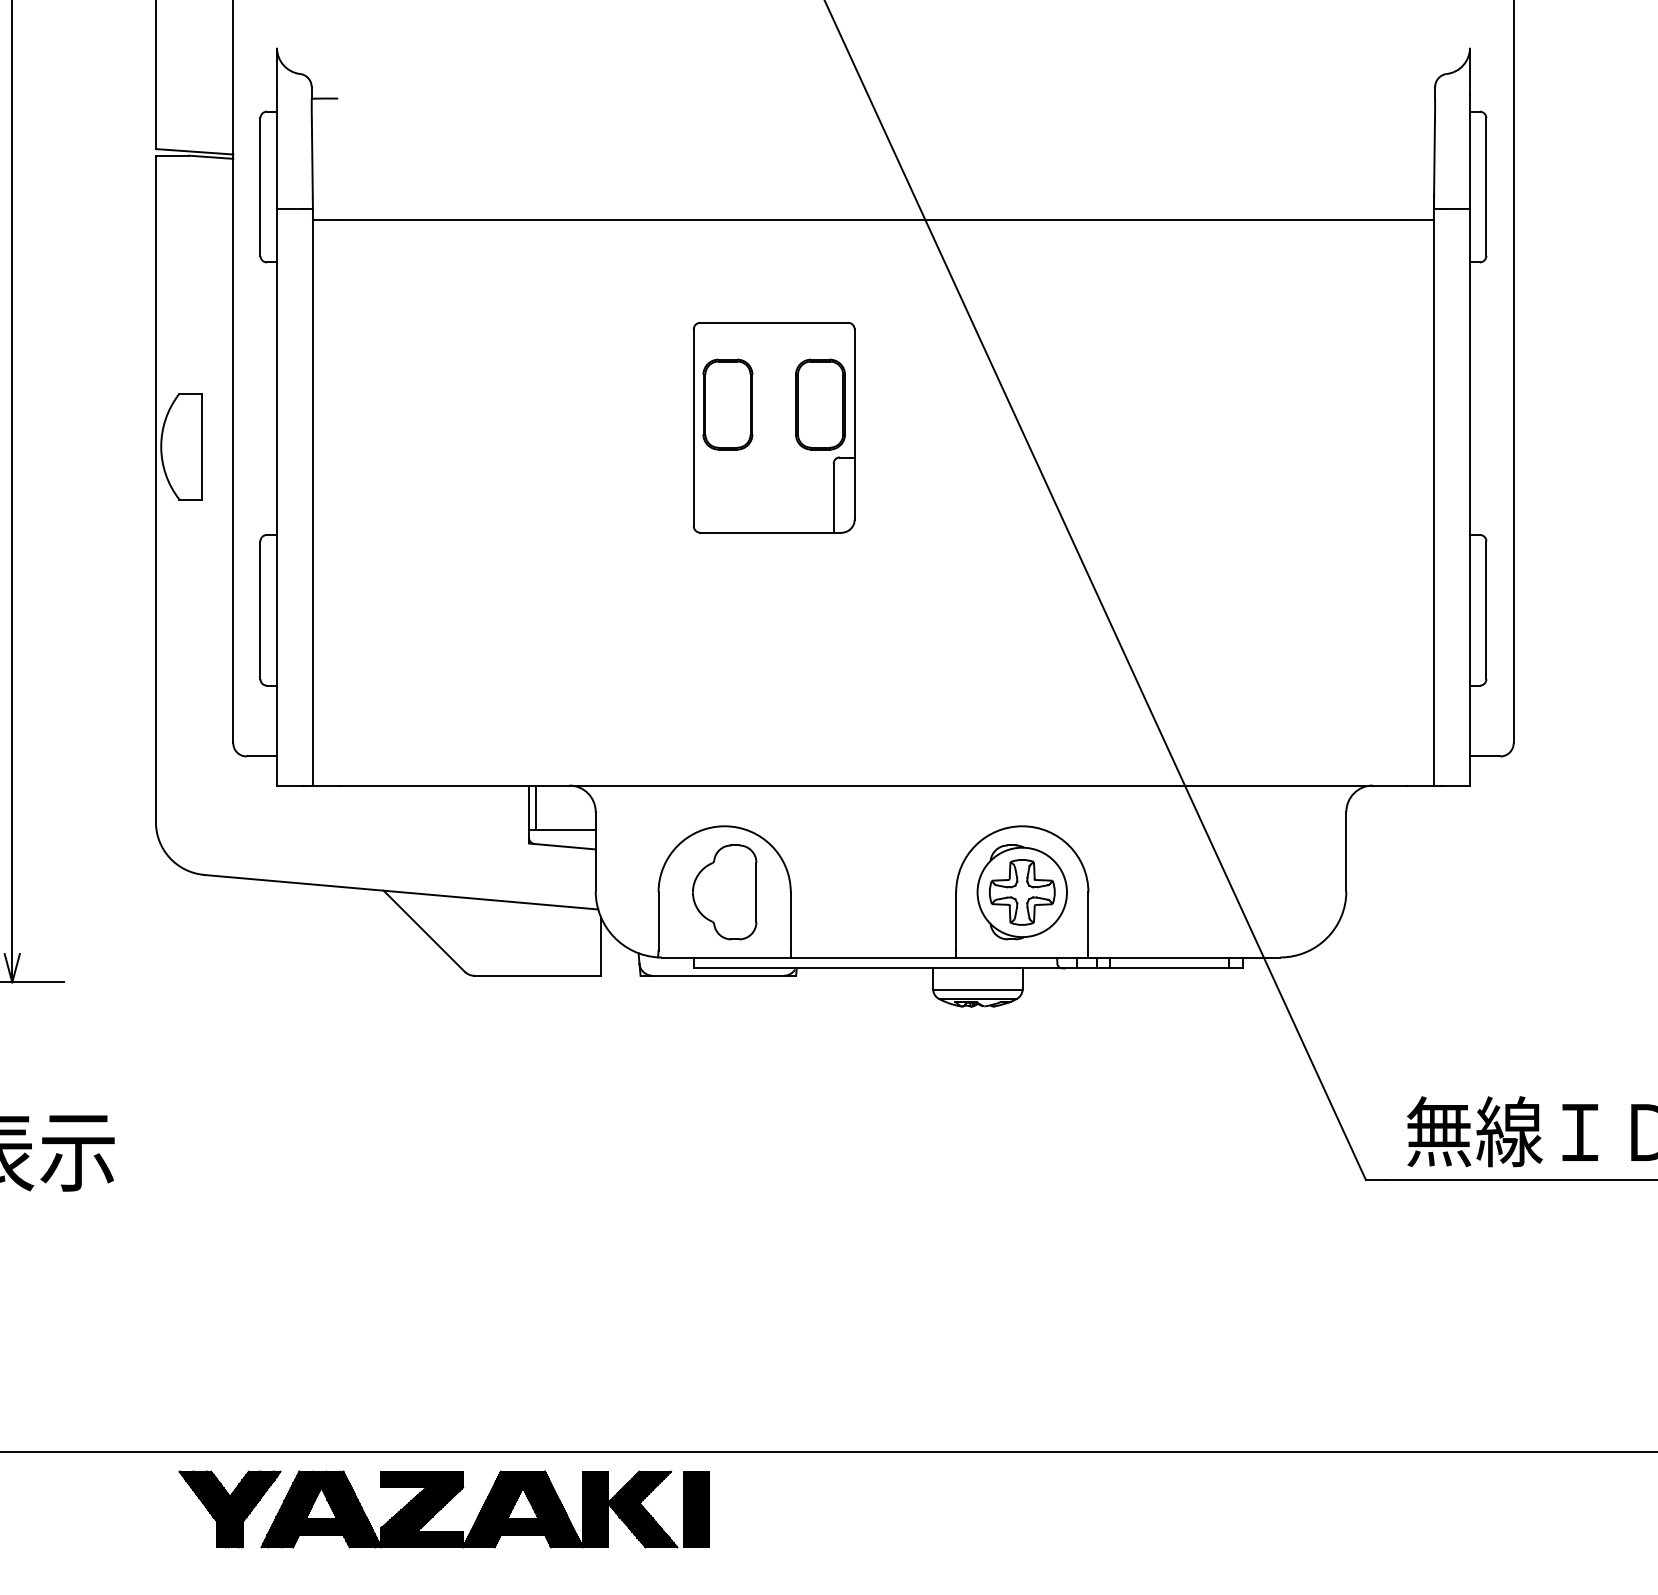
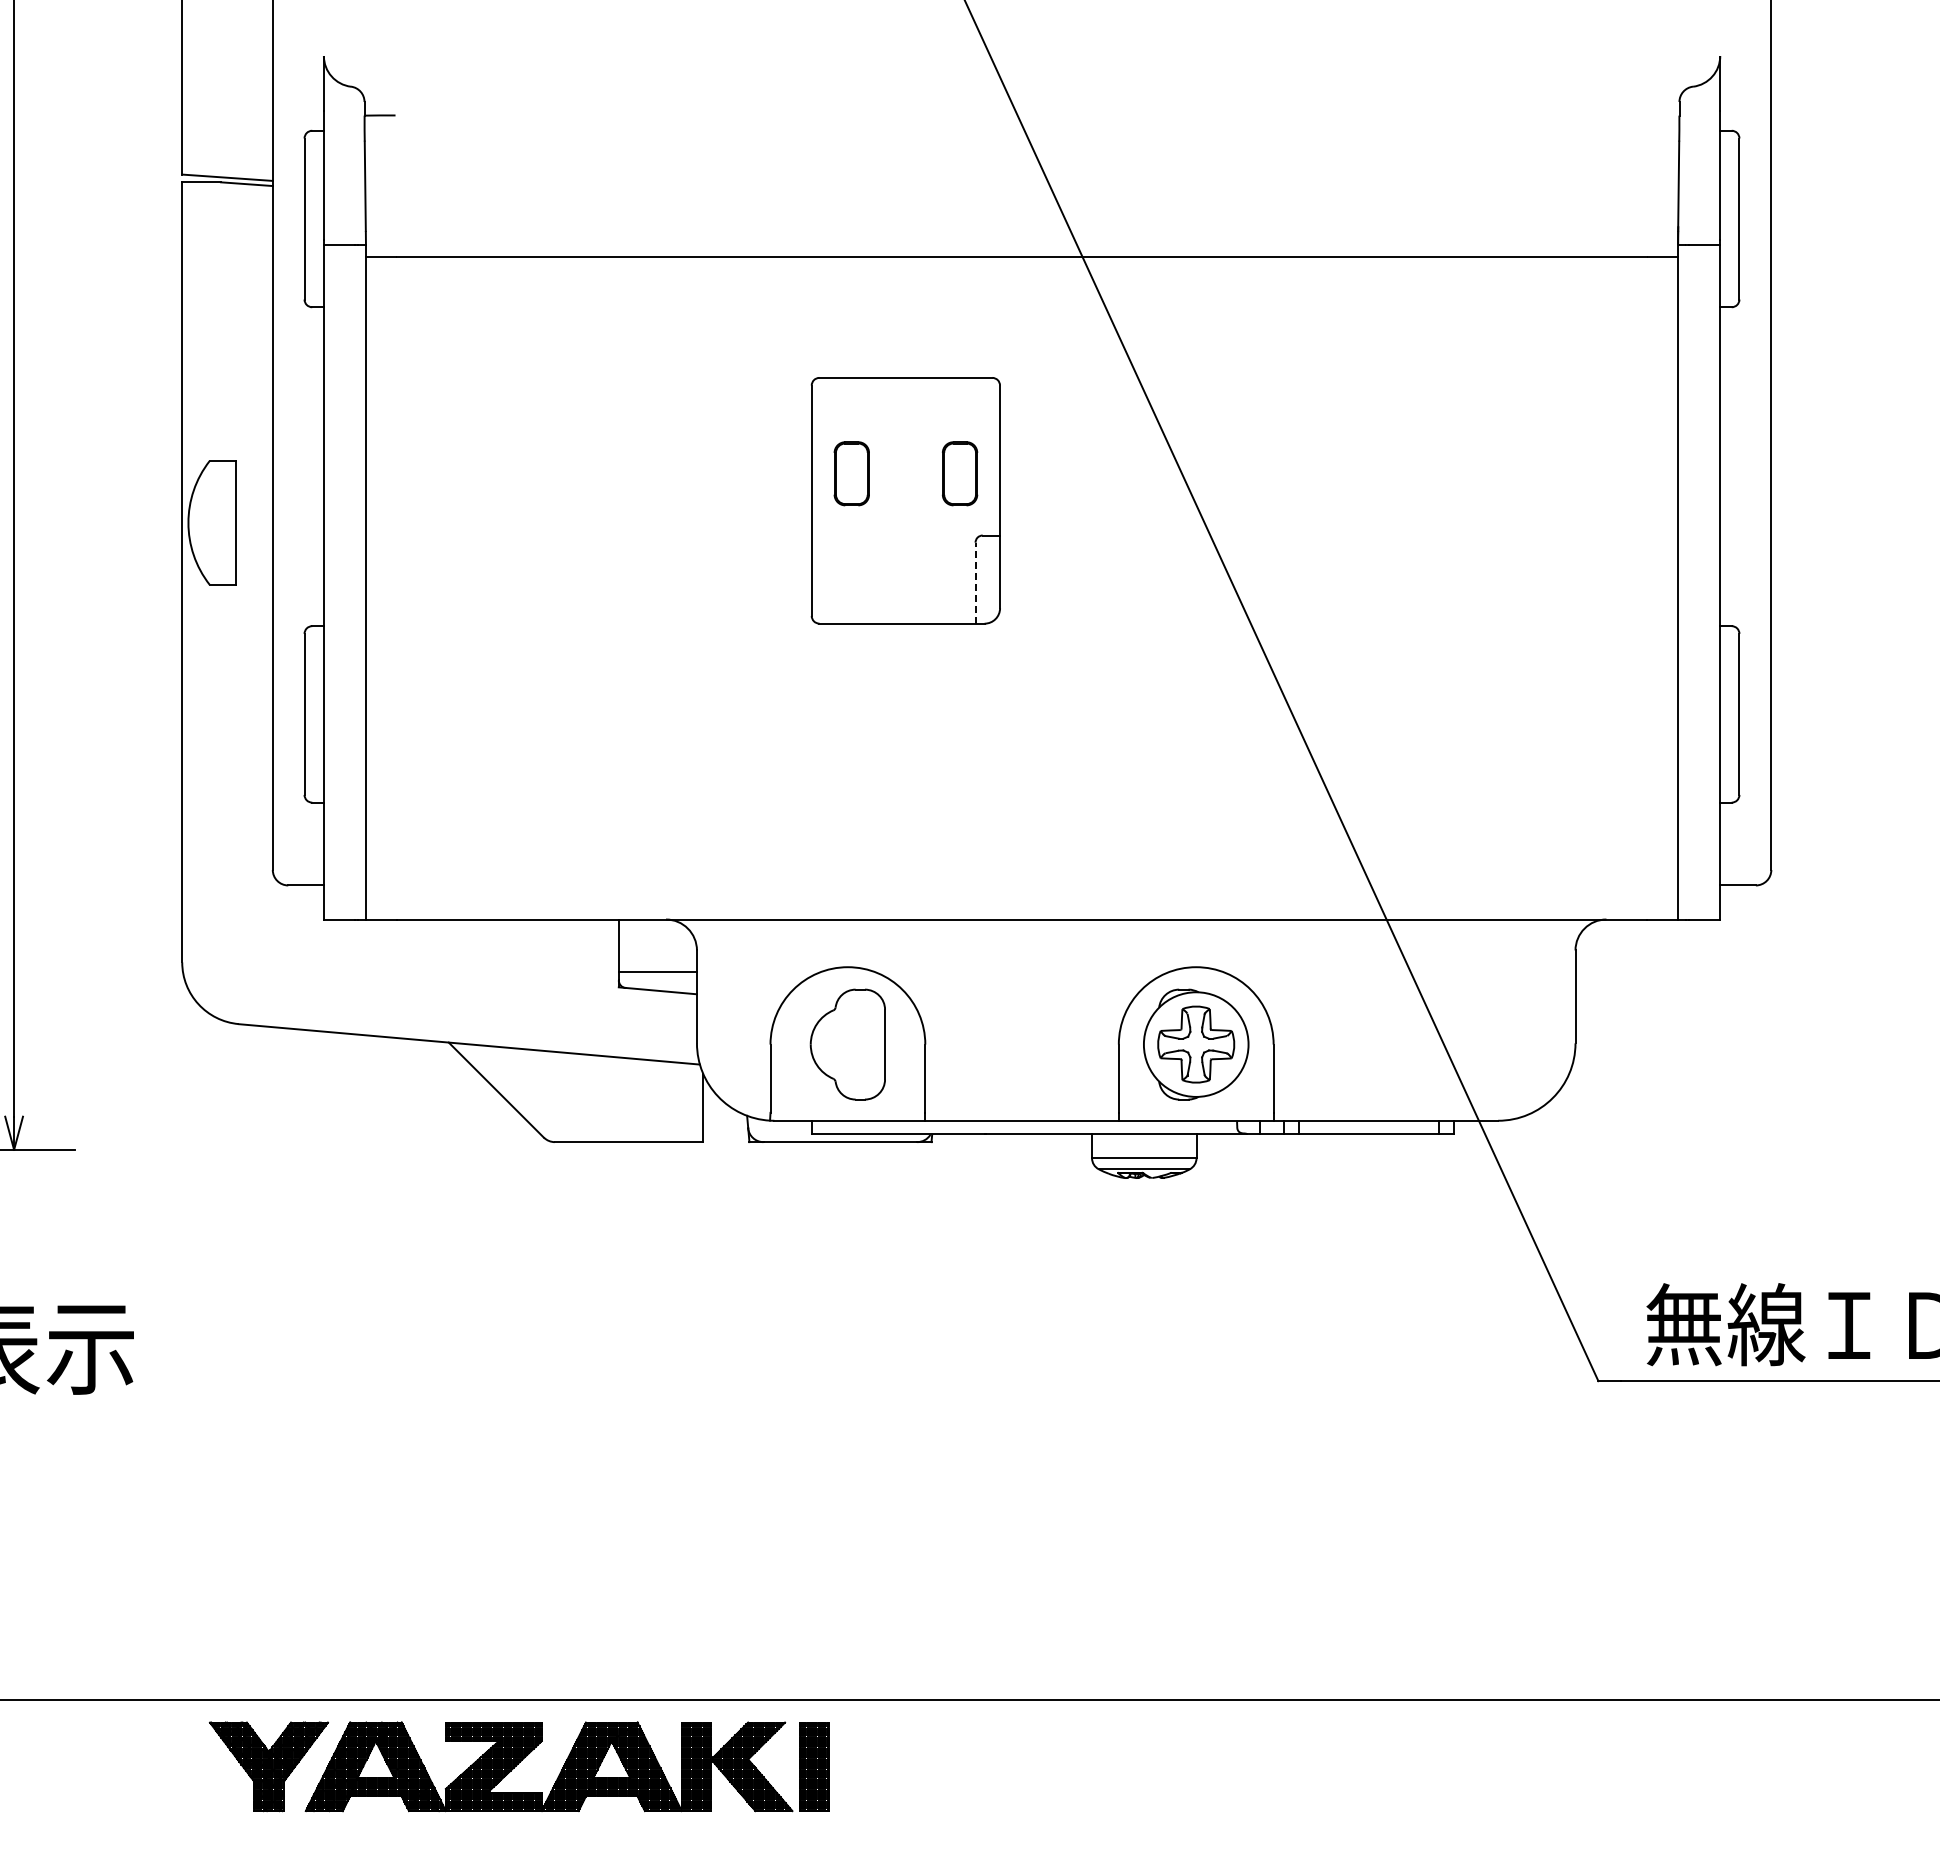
part: (727, 404) -> (851, 473), size x0.6
part: (820, 404) -> (959, 473), size x0.6
line: (833, 497) -> (975, 582), solid -> dashed
line: (535, 807) -> (626, 945), removed

